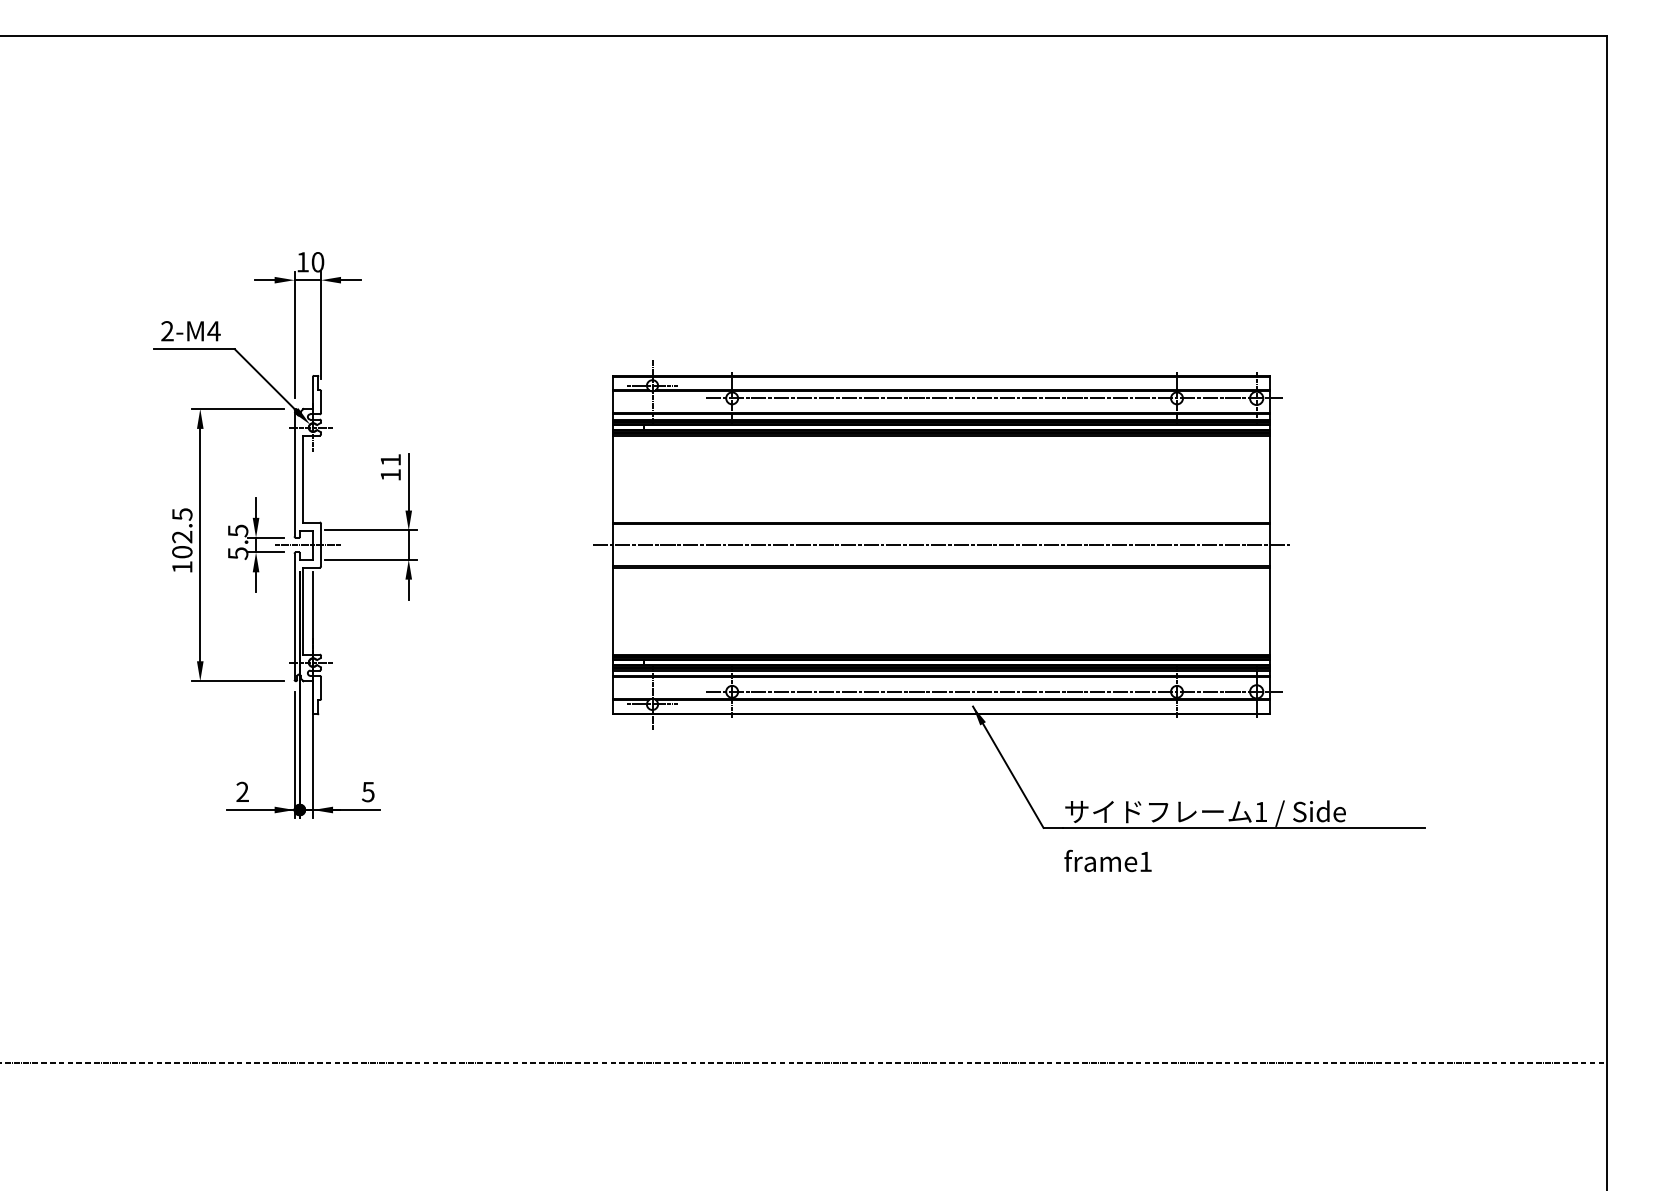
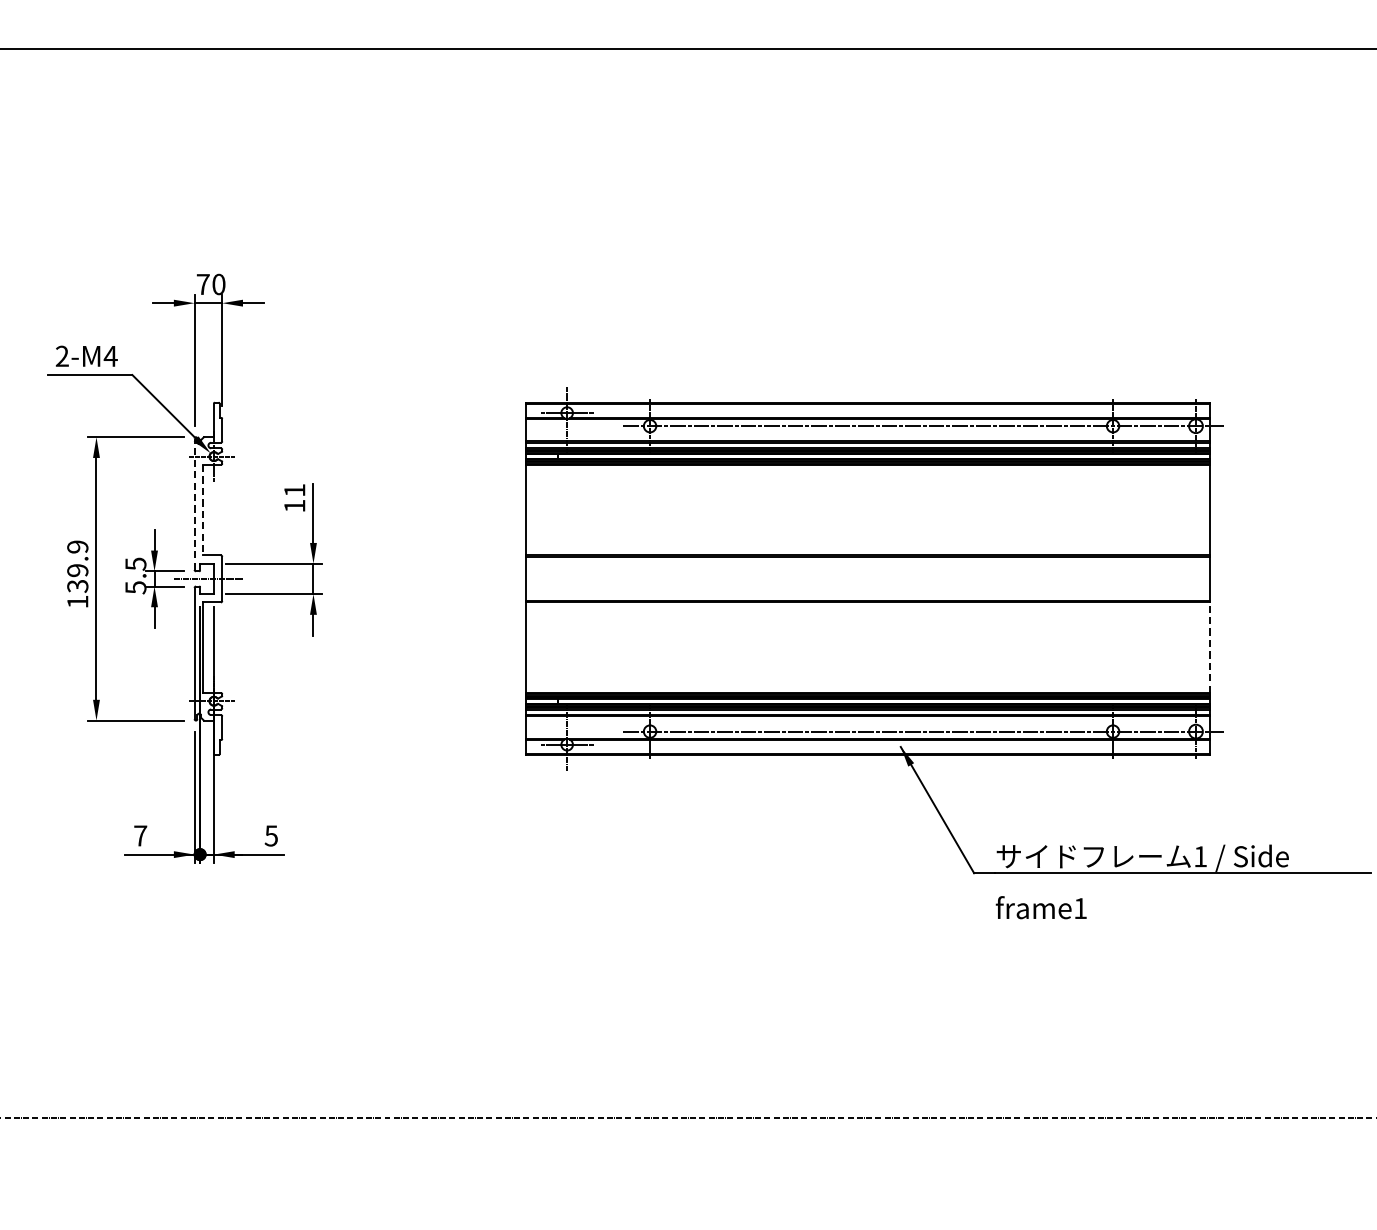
text: (302, 262) -> (202, 284), 10 -> 70
line: (294, 472) -> (194, 503), solid -> dashed
line: (302, 479) -> (202, 510), solid -> dashed
text: (182, 533) -> (77, 566), 102.5 -> 139.9
line: (940, 545) -> (866, 579), removed
line: (1269, 610) -> (1209, 646), solid -> dashed
text: (242, 791) -> (140, 835), 2 -> 7

